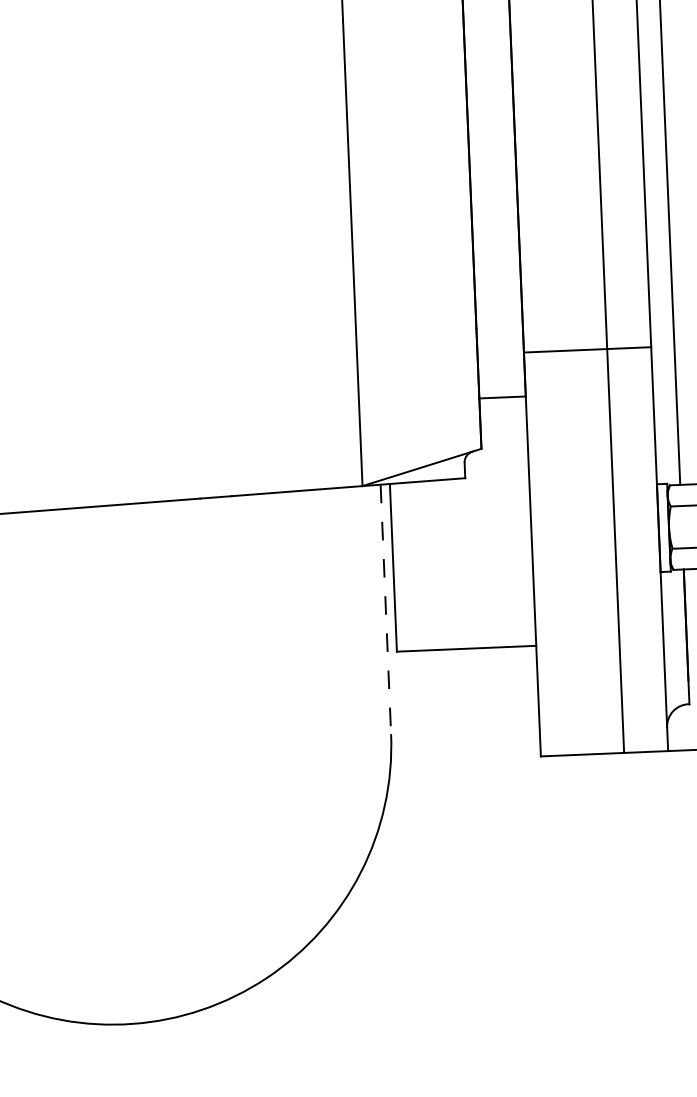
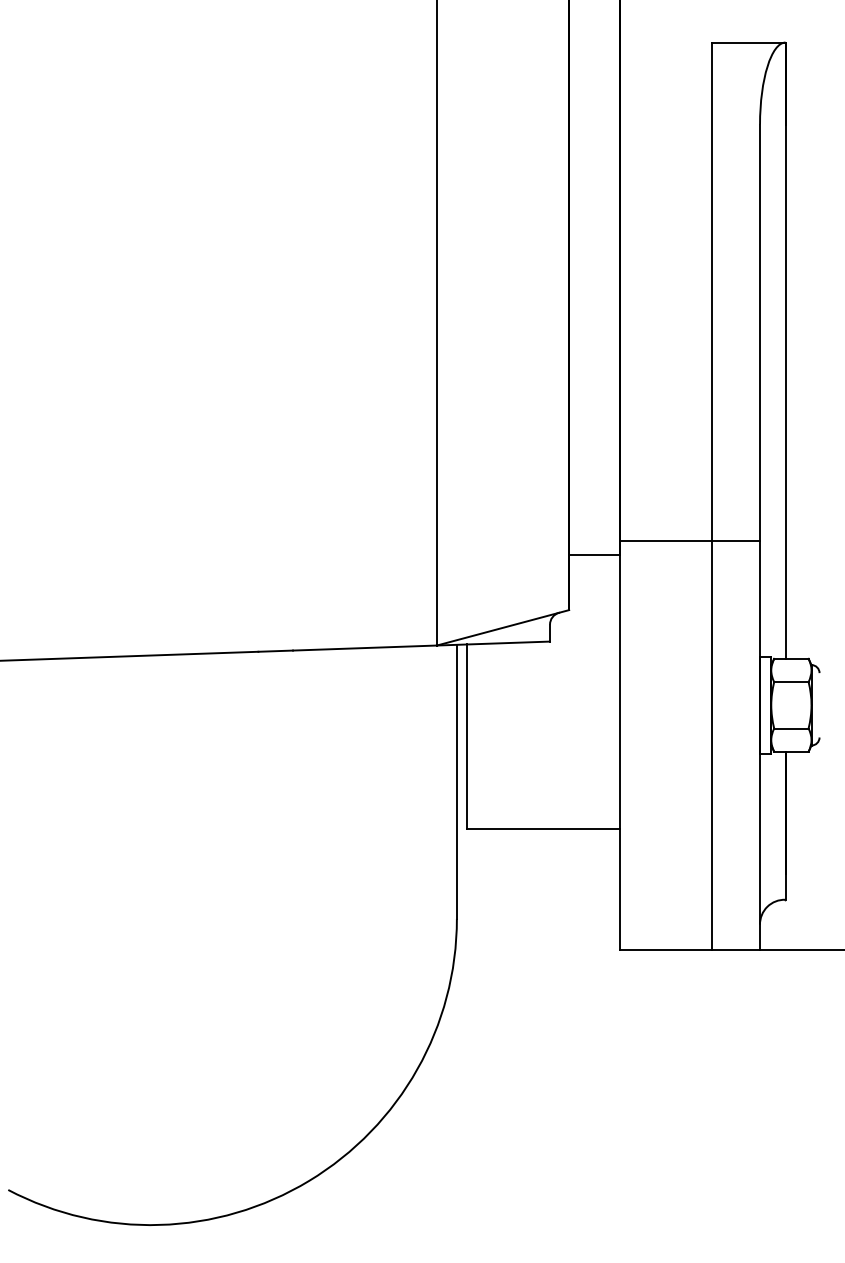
line: (587, 349) -> (690, 541), moved
line: (385, 609) -> (456, 782), dashed -> solid

